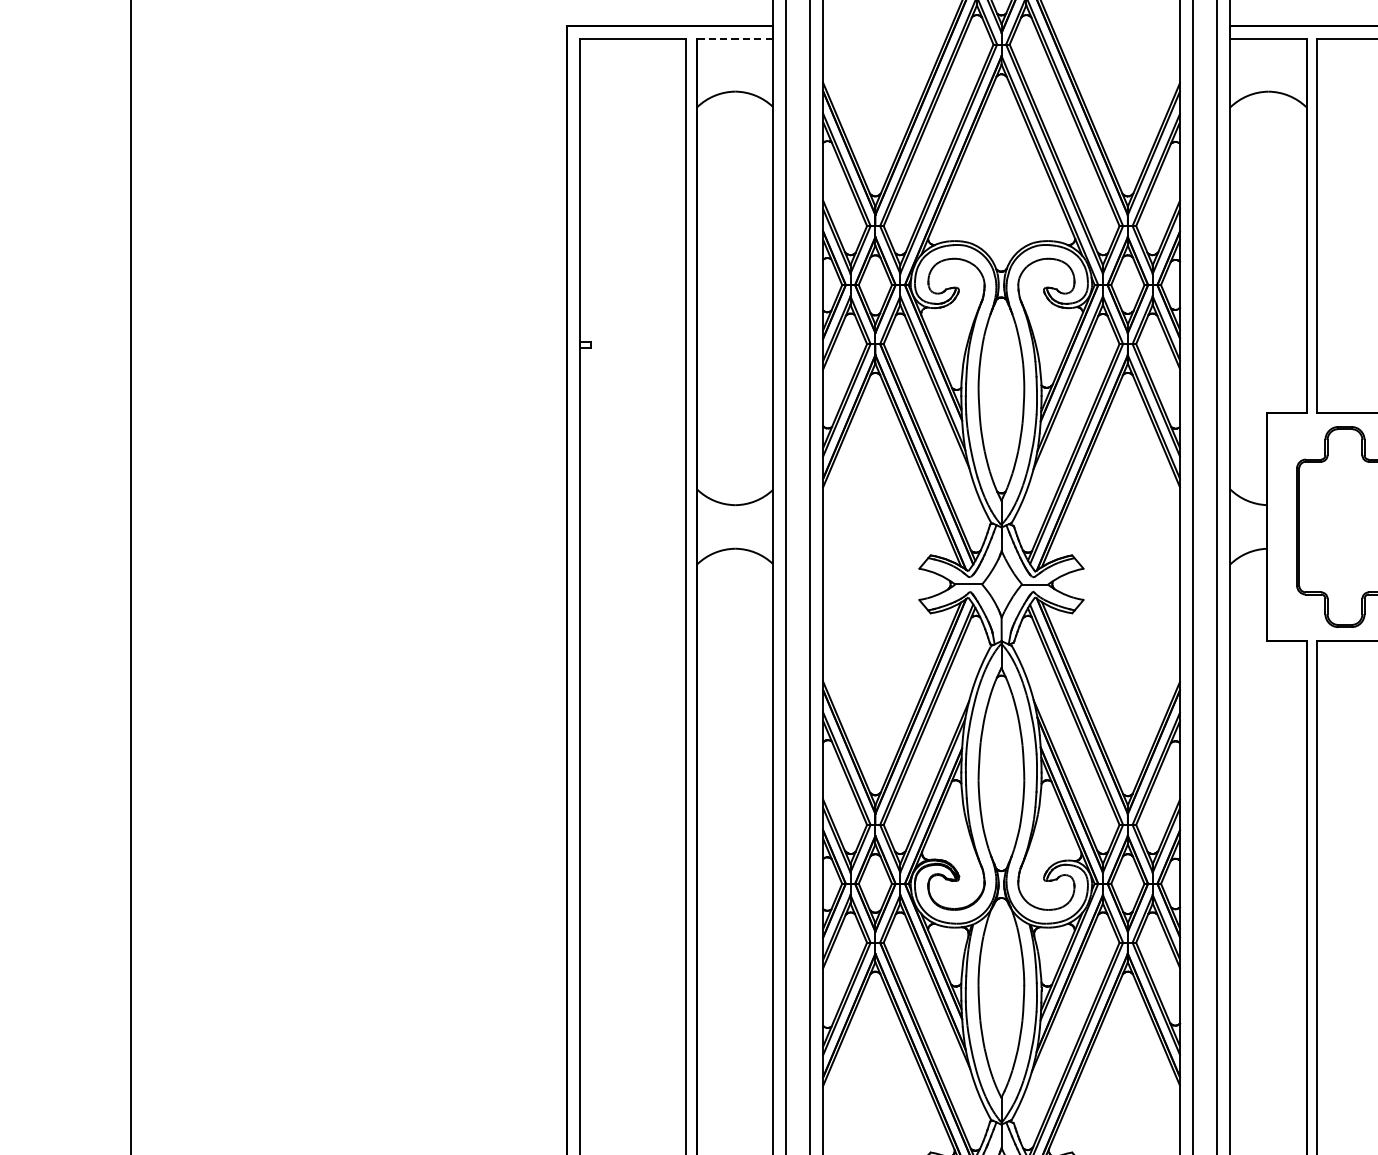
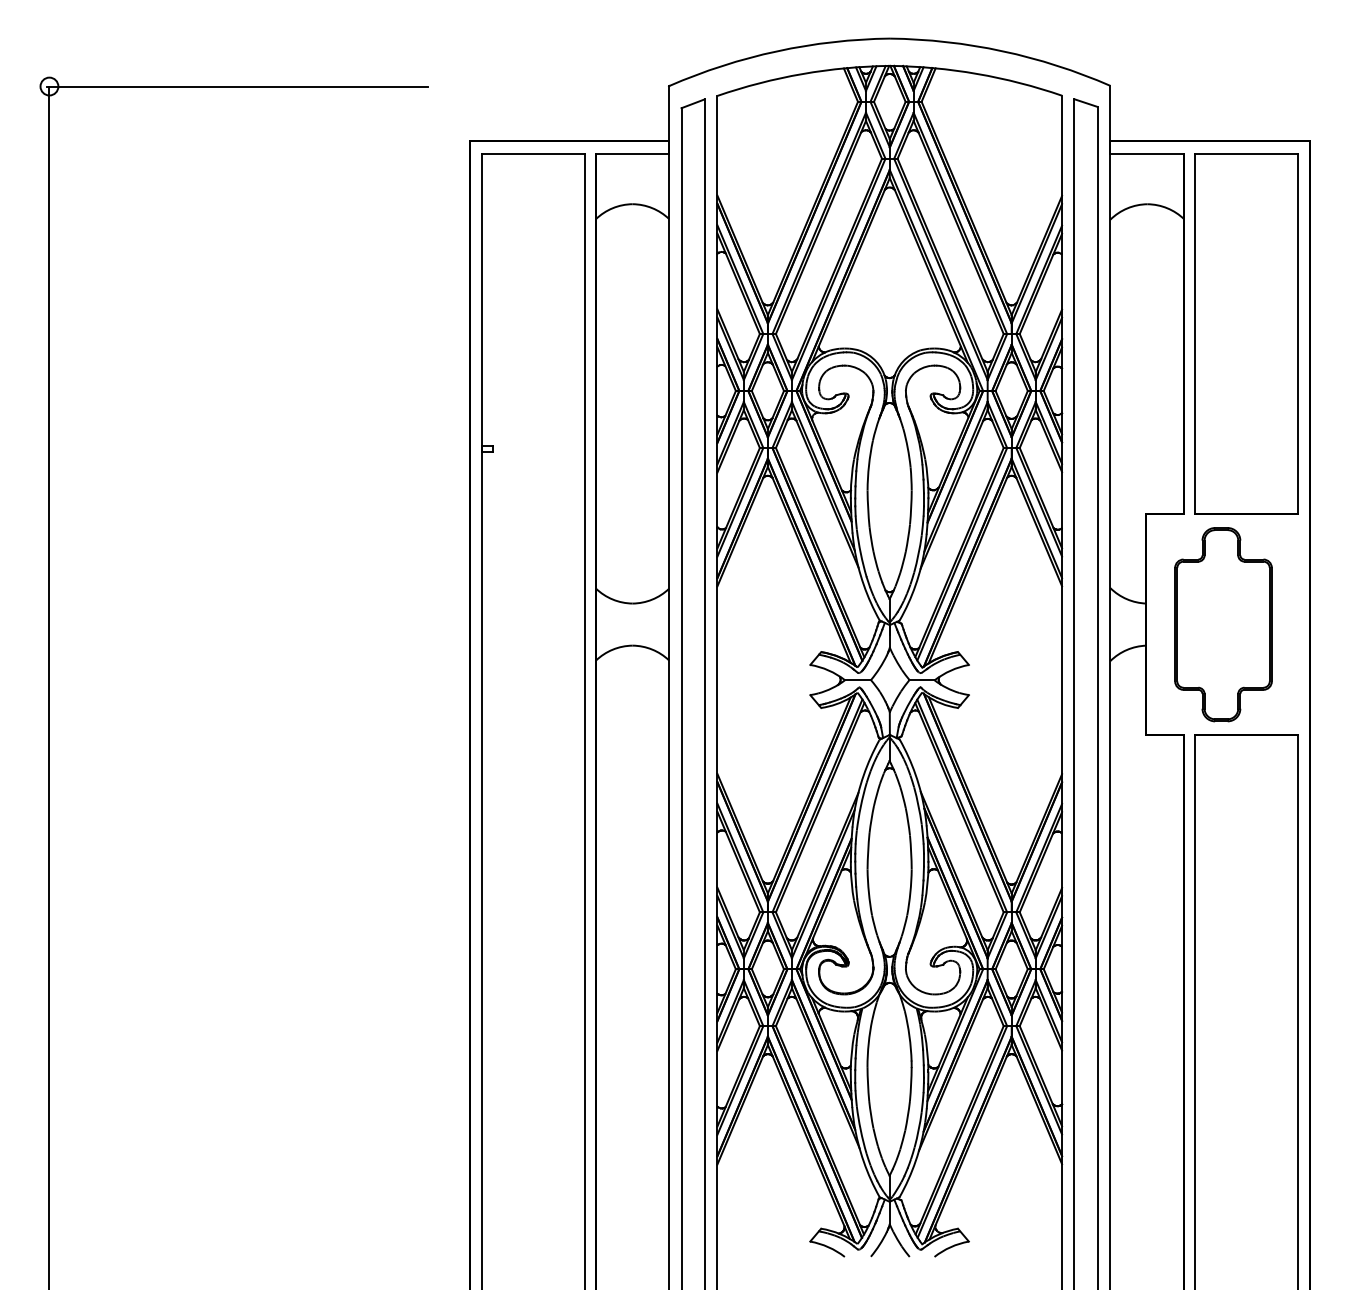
line: (735, 39) -> (632, 153), dashed -> solid

